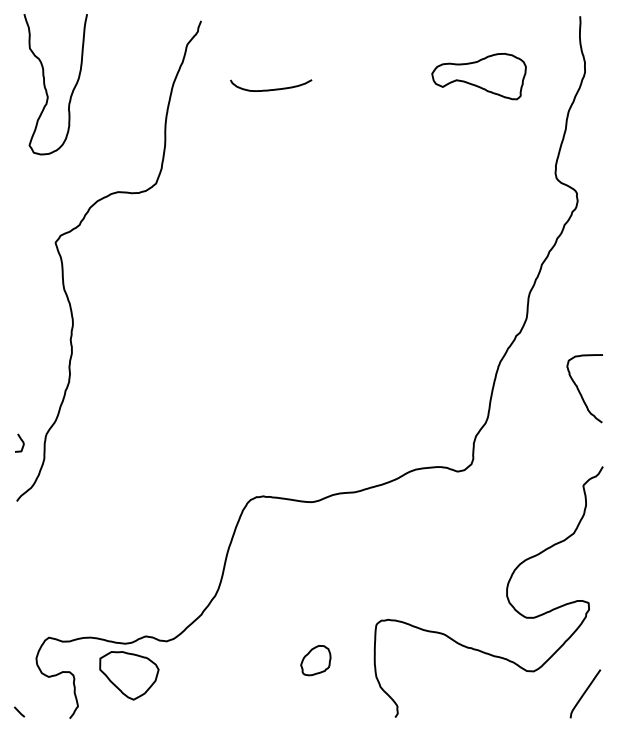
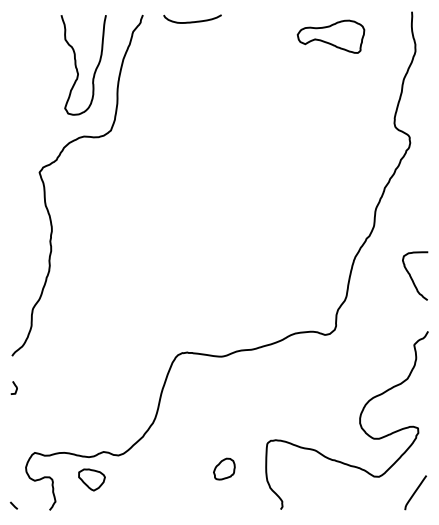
part: (478, 76) -> (330, 36), moved
curve: (46, 88) -> (77, 67), moved
curve: (271, 89) -> (192, 21), moved
curve: (20, 440) -> (14, 386), moved
part: (129, 675) -> (92, 479), size x0.62

